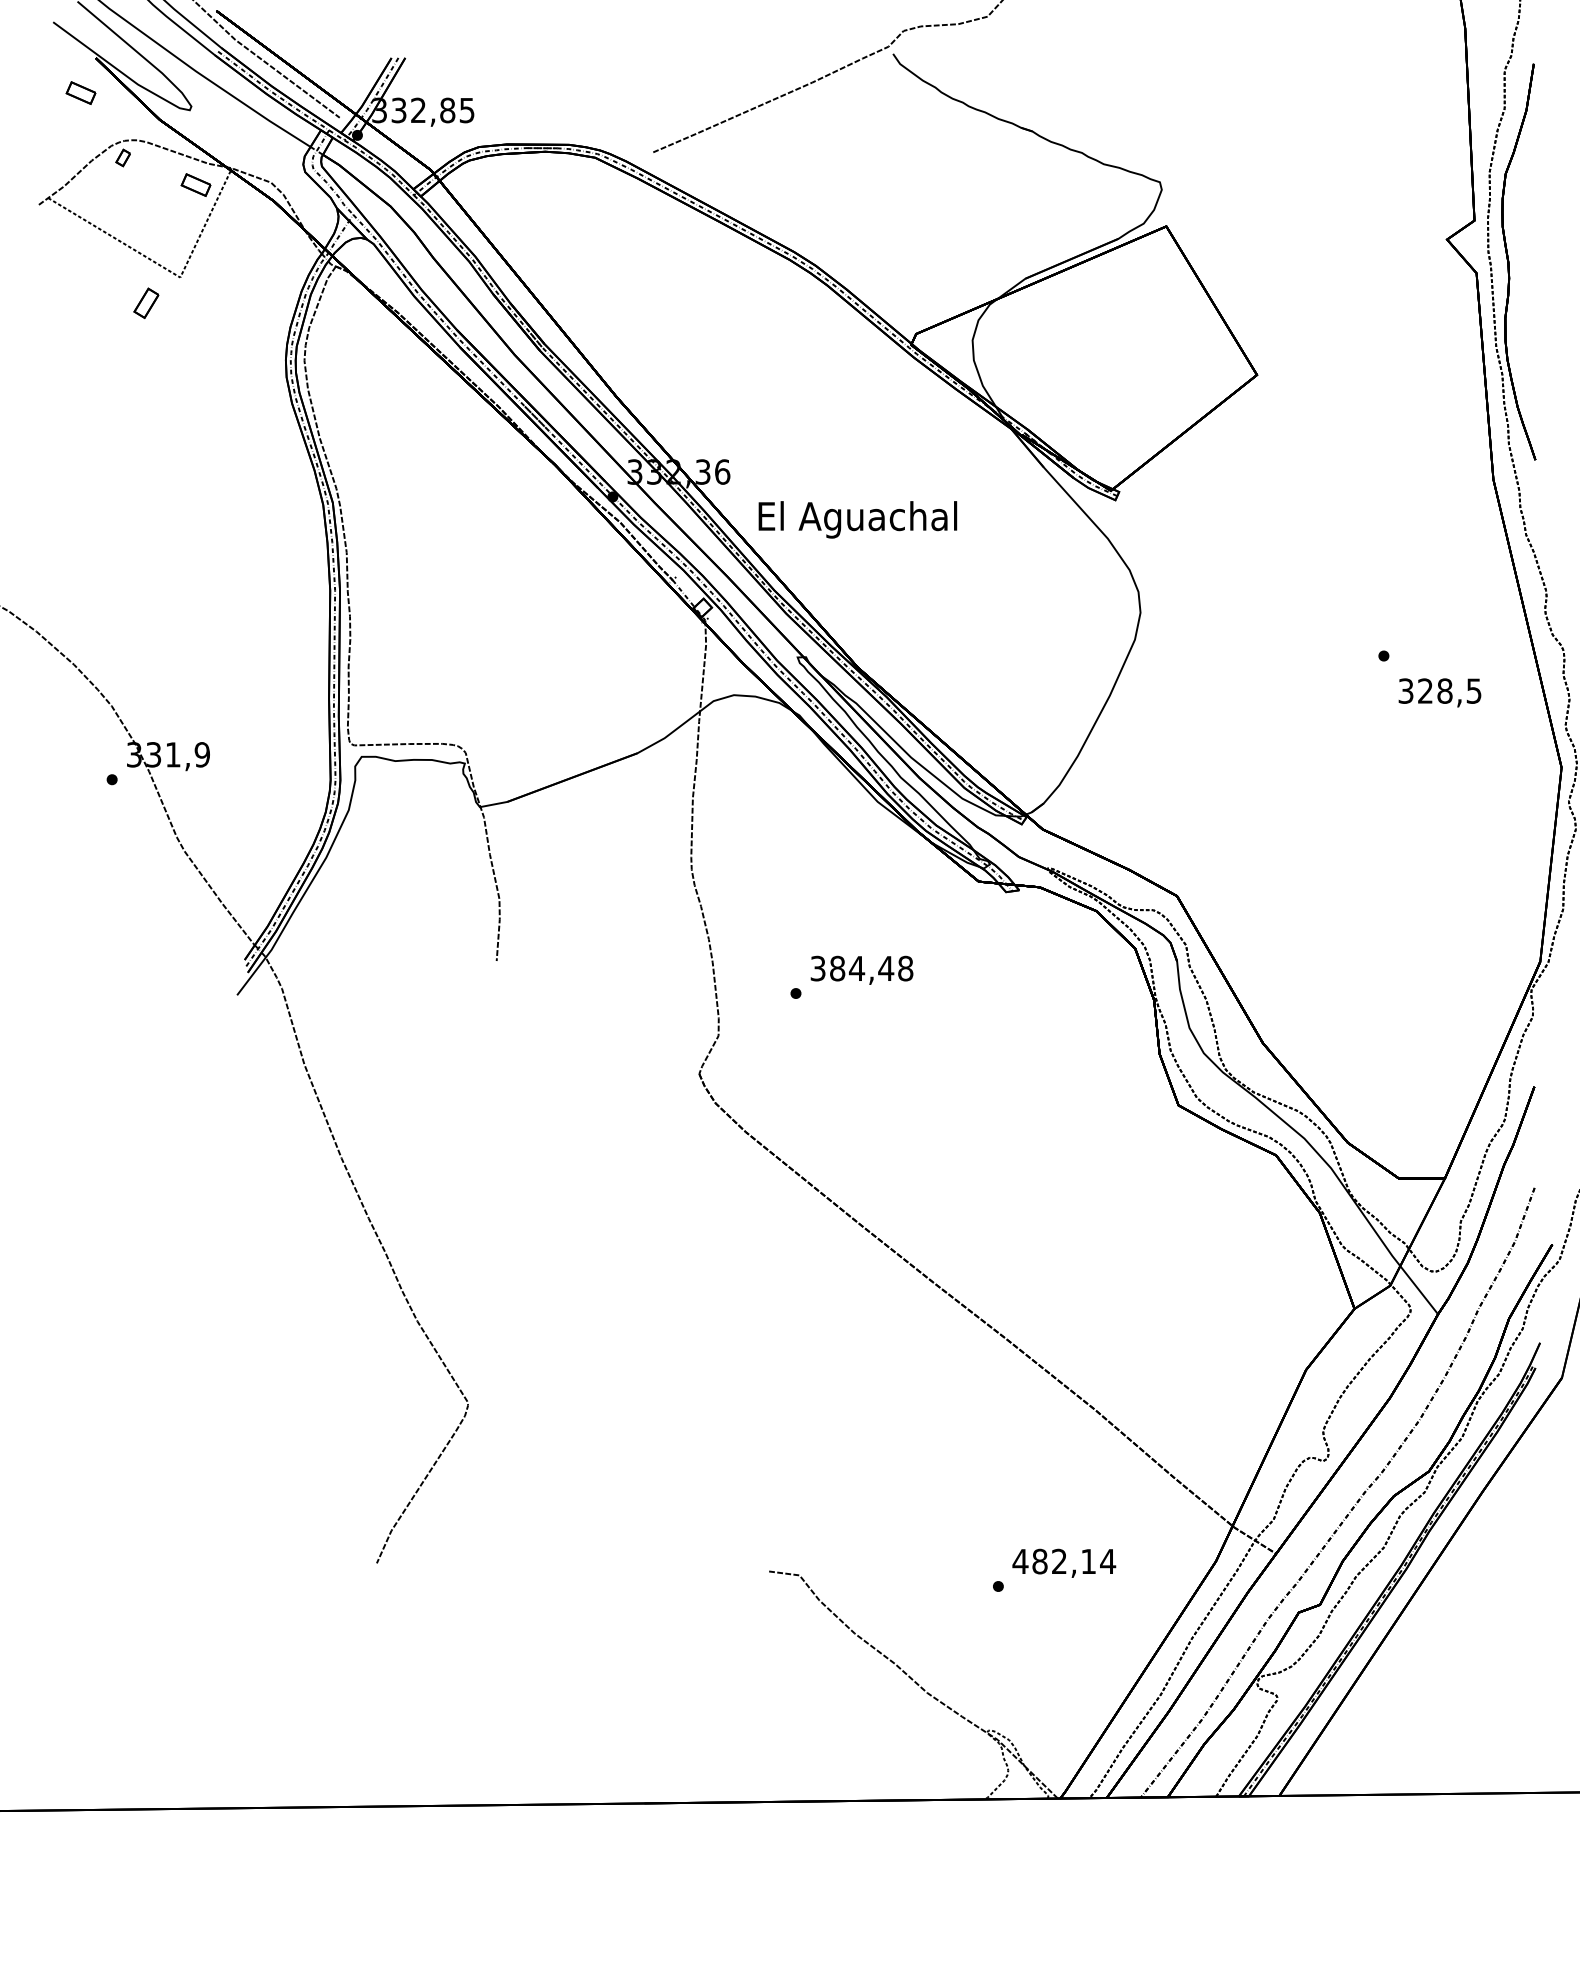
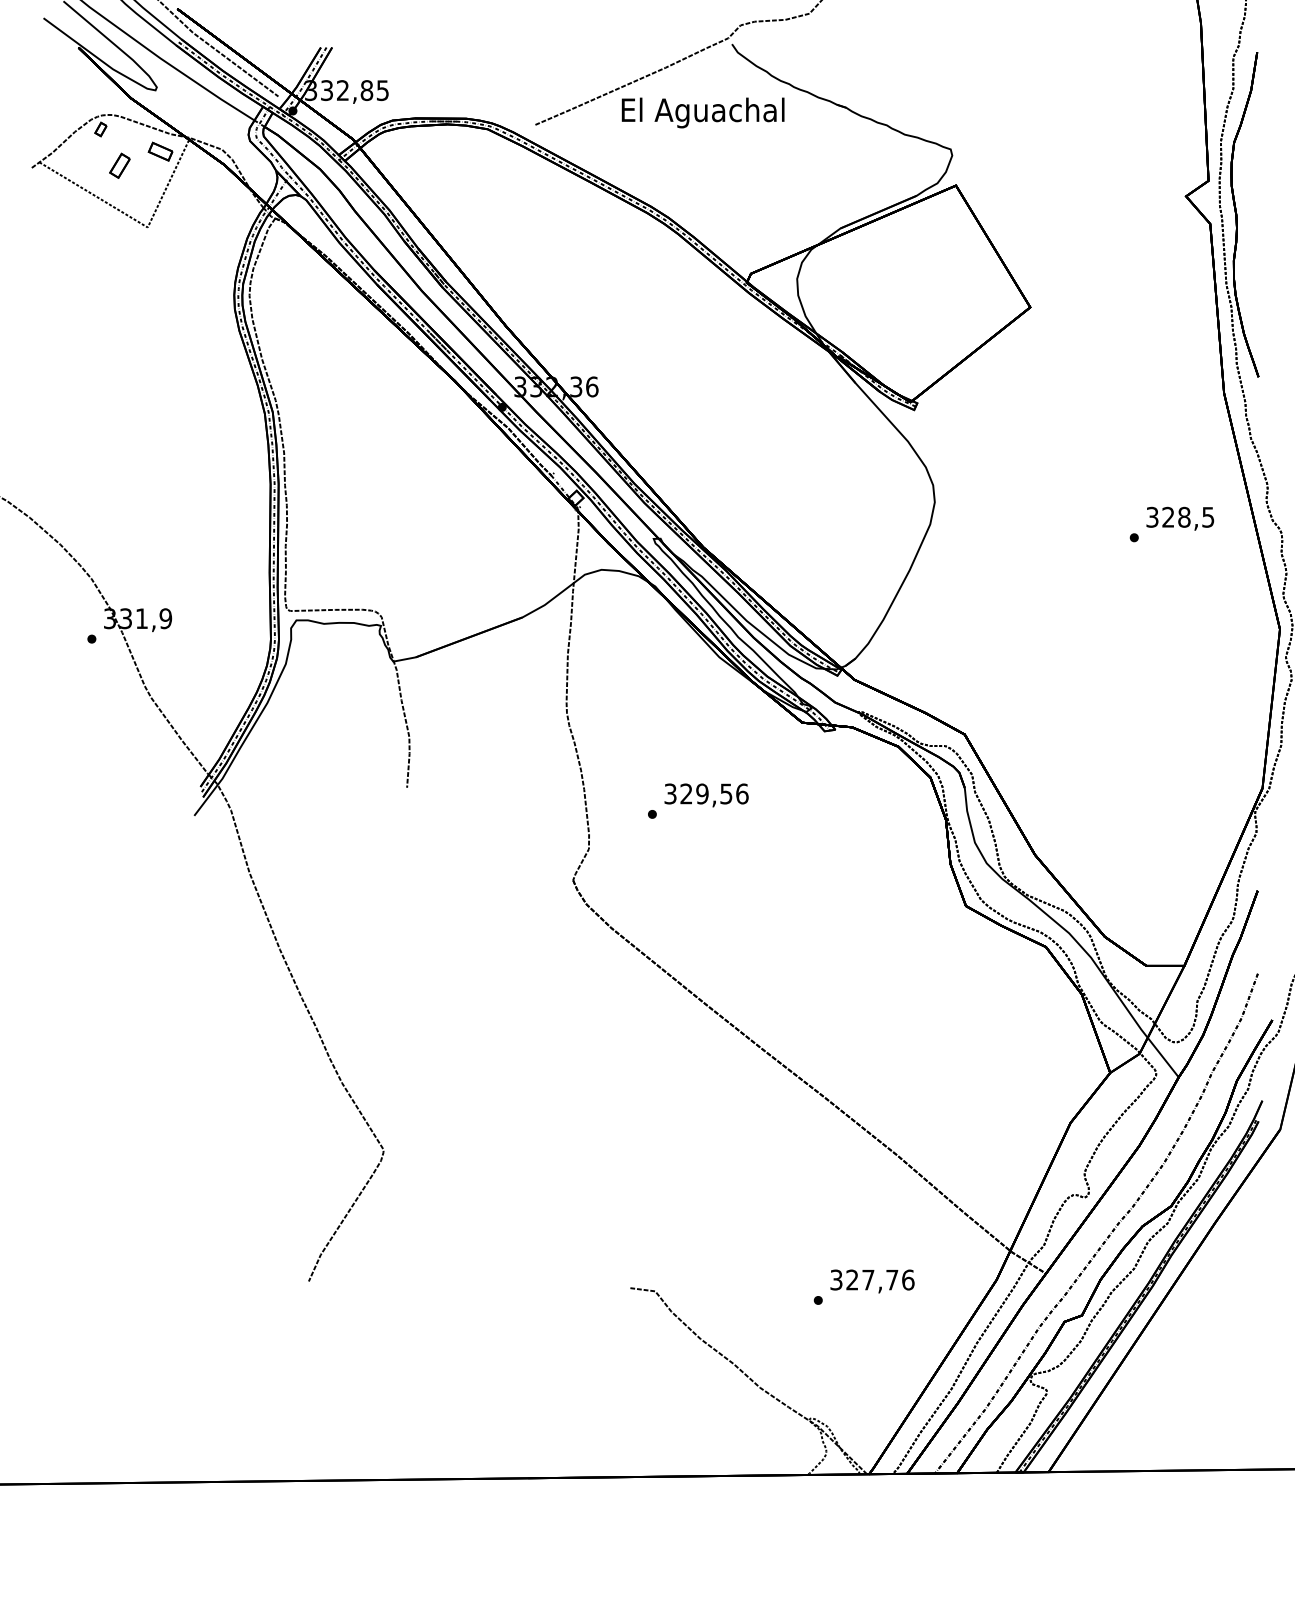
part: (80, 92) -> (65, 75), removed
part: (146, 302) -> (120, 165), moved
text: (857, 519) -> (702, 112), moved
text: (1439, 692) -> (1179, 518), moved
text: (871, 968) -> (714, 793), 384,48 -> 329,56
text: (1064, 1561) -> (872, 1279), 482,14 -> 327,76

